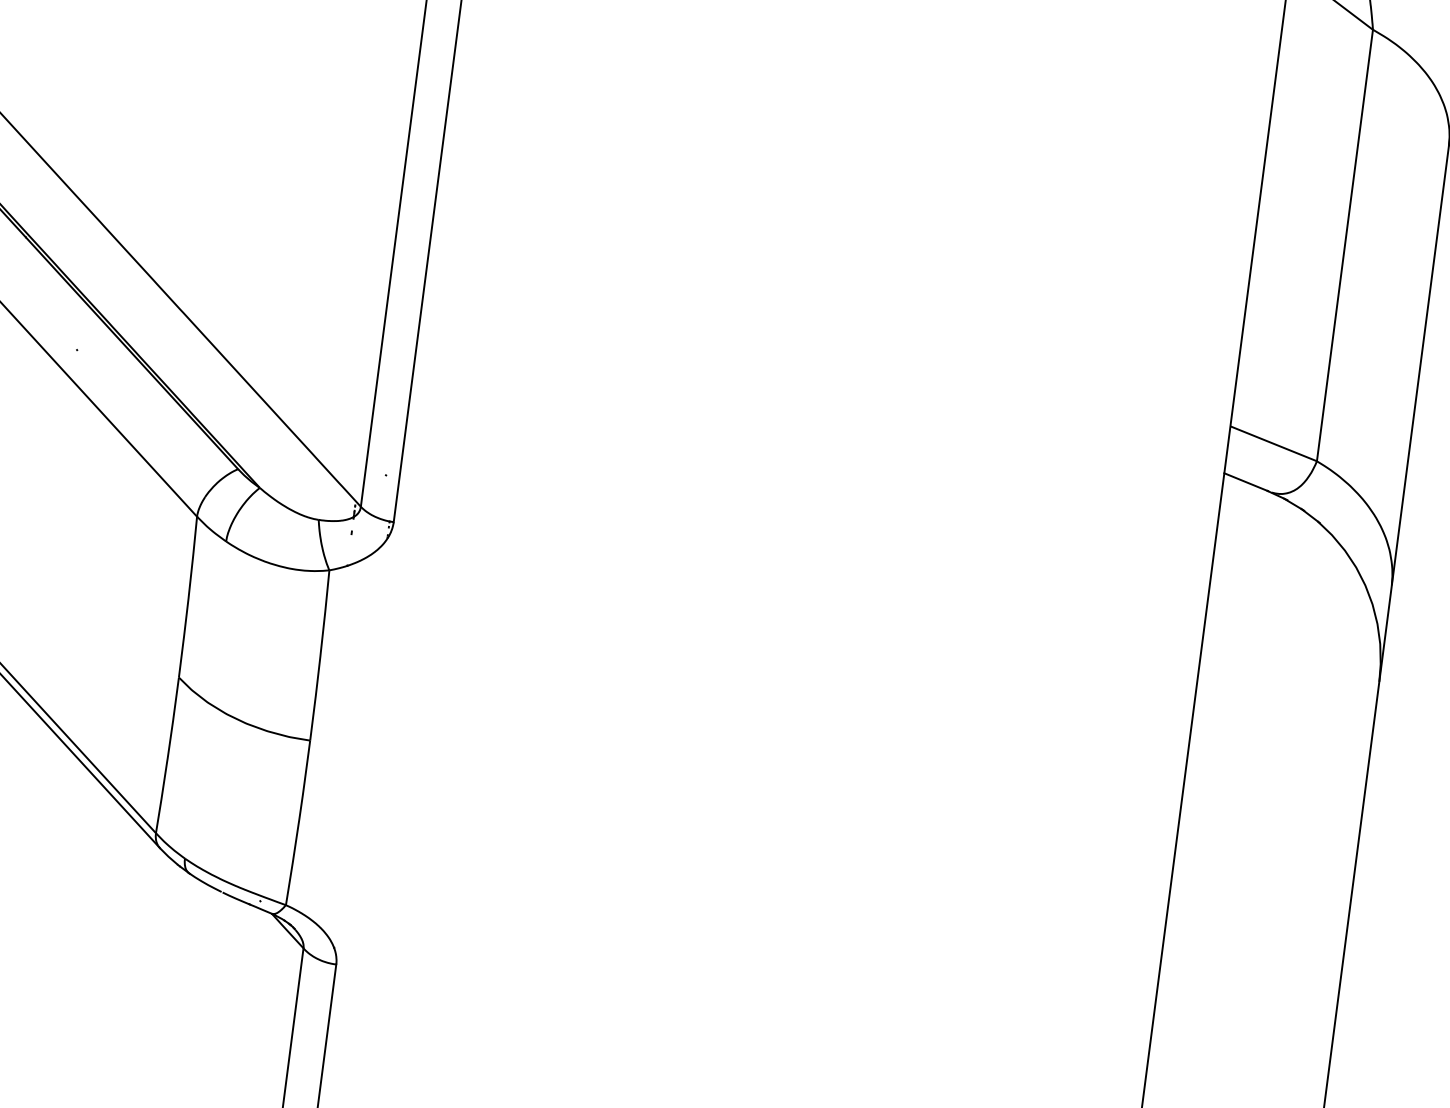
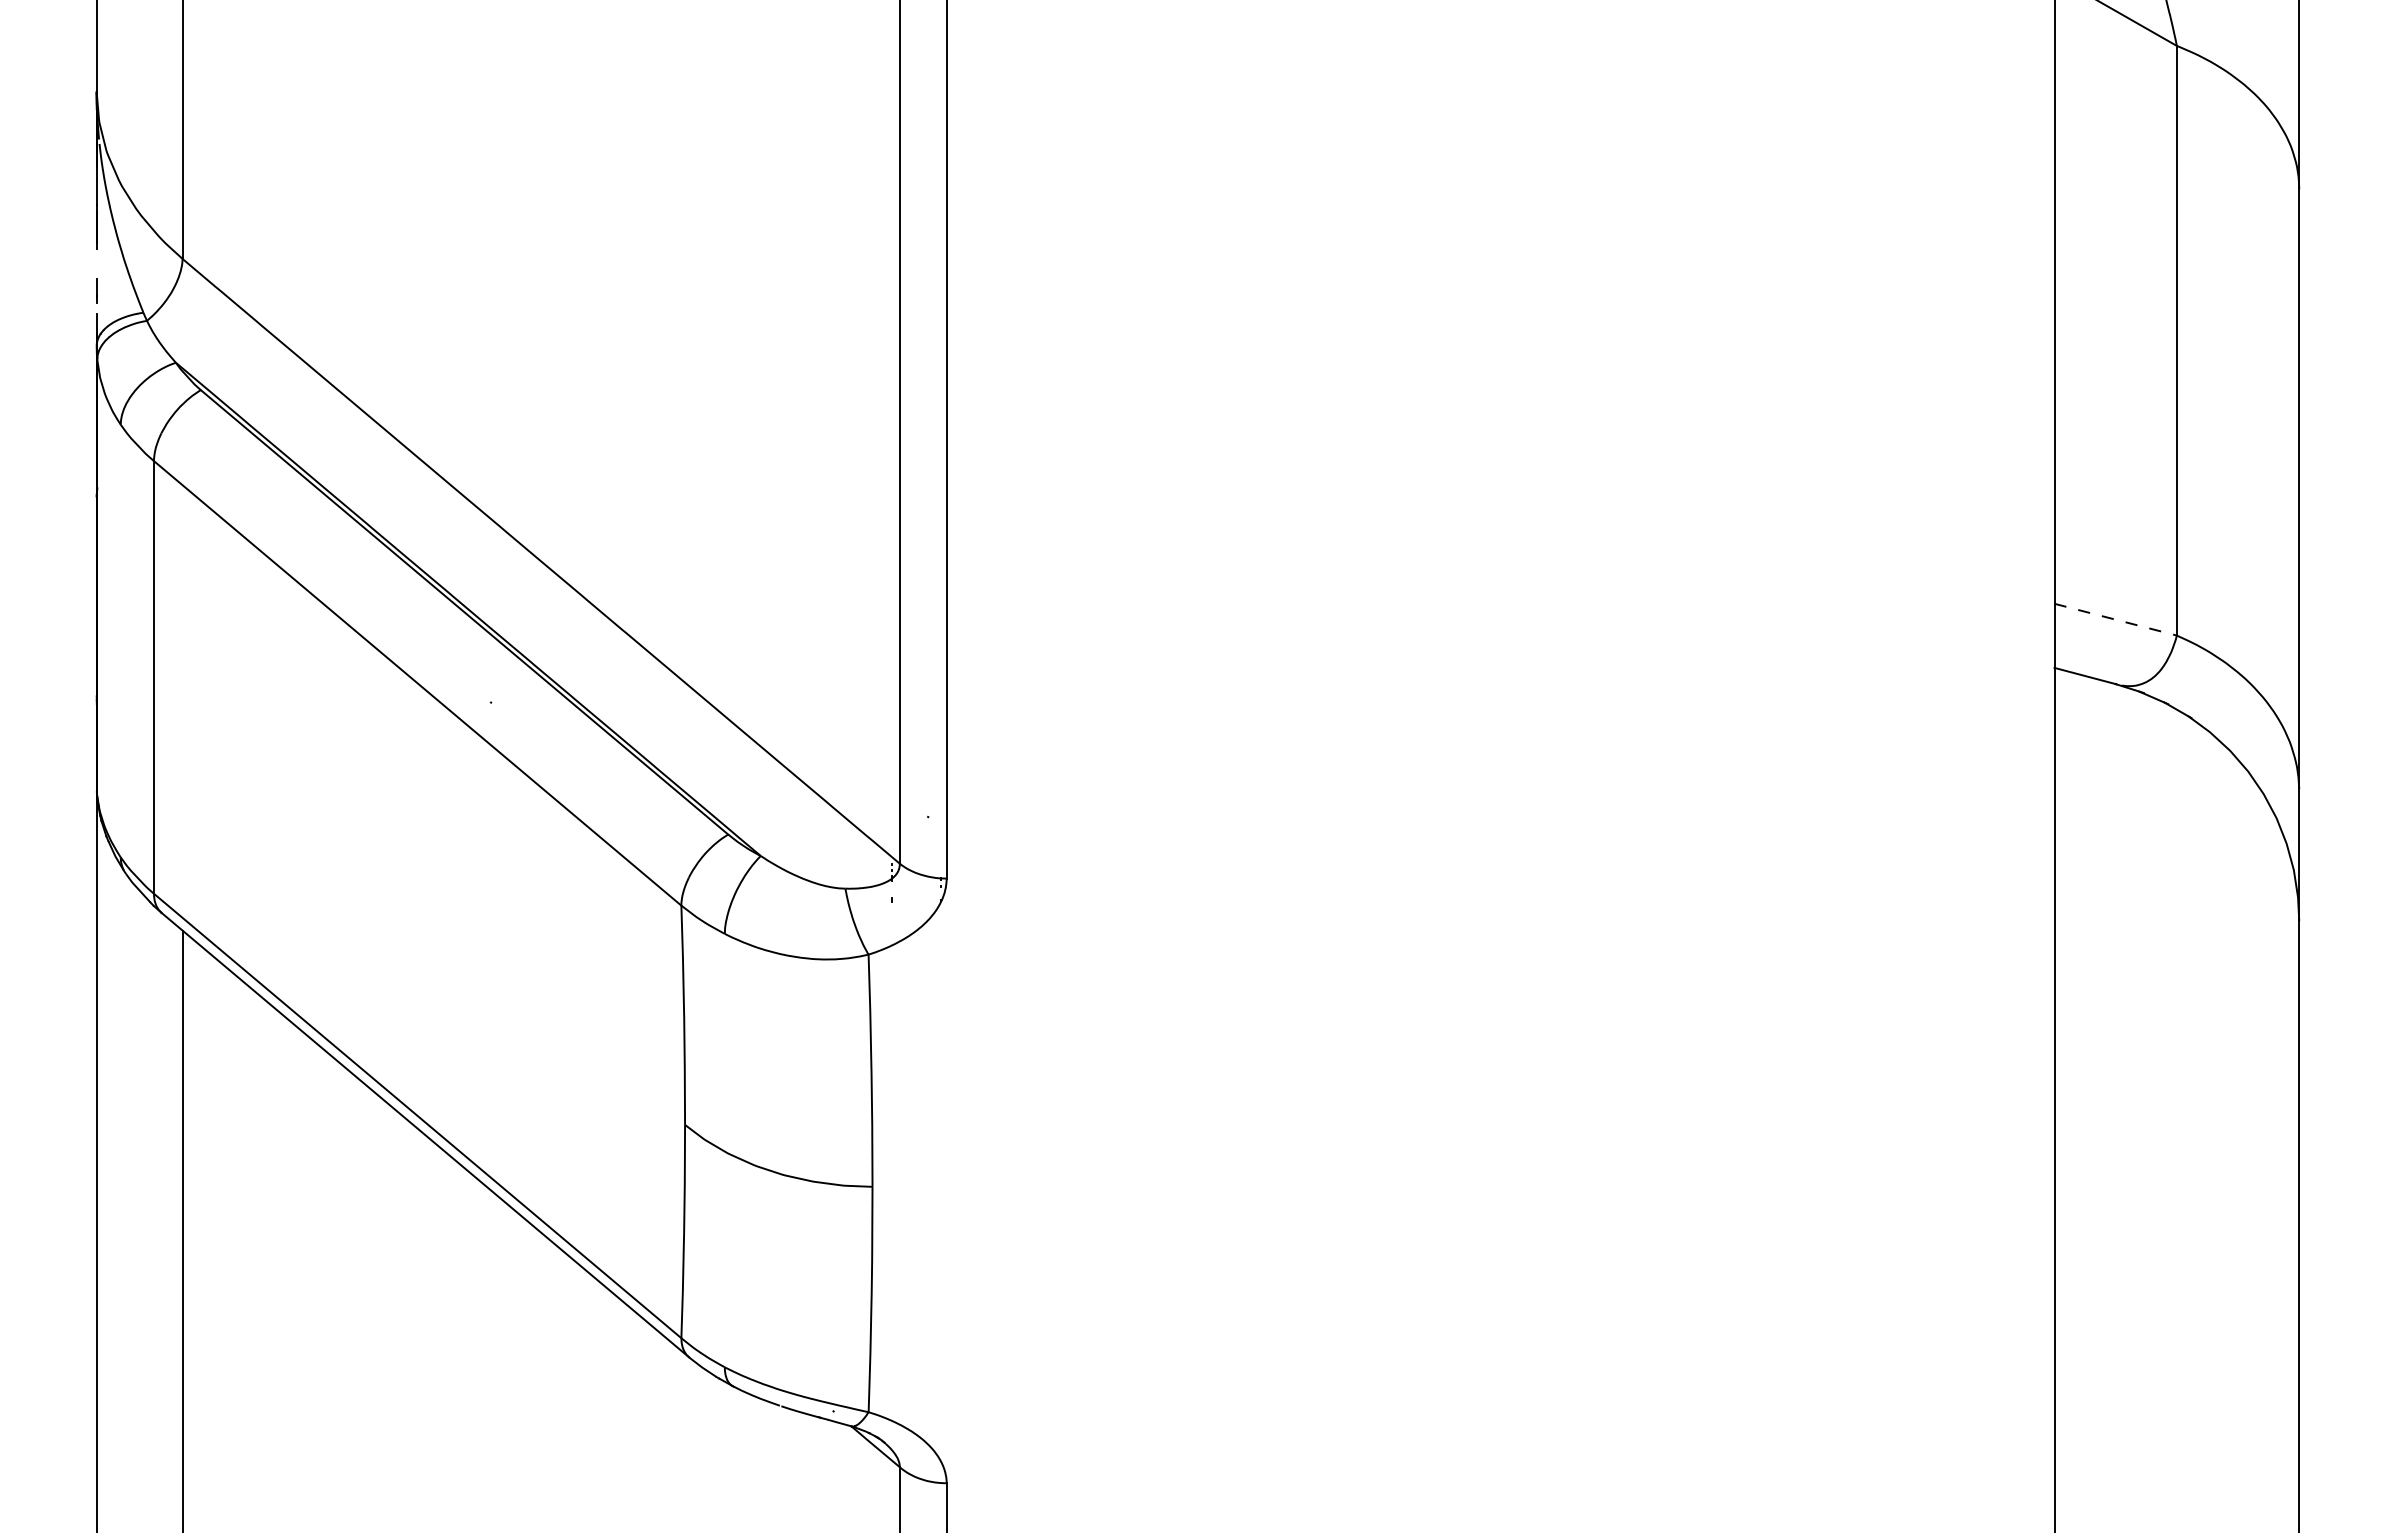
line: (1274, 443) -> (2116, 619), solid -> dashed

